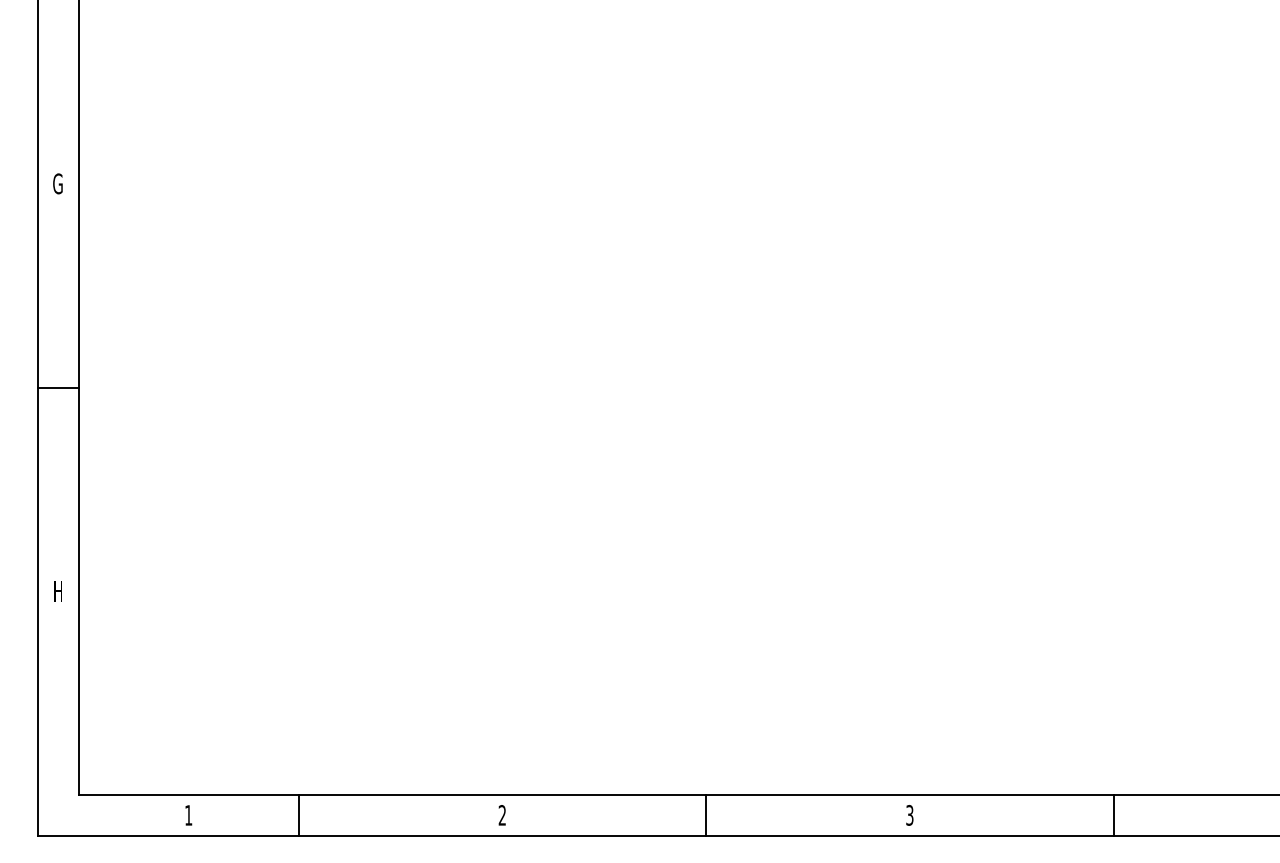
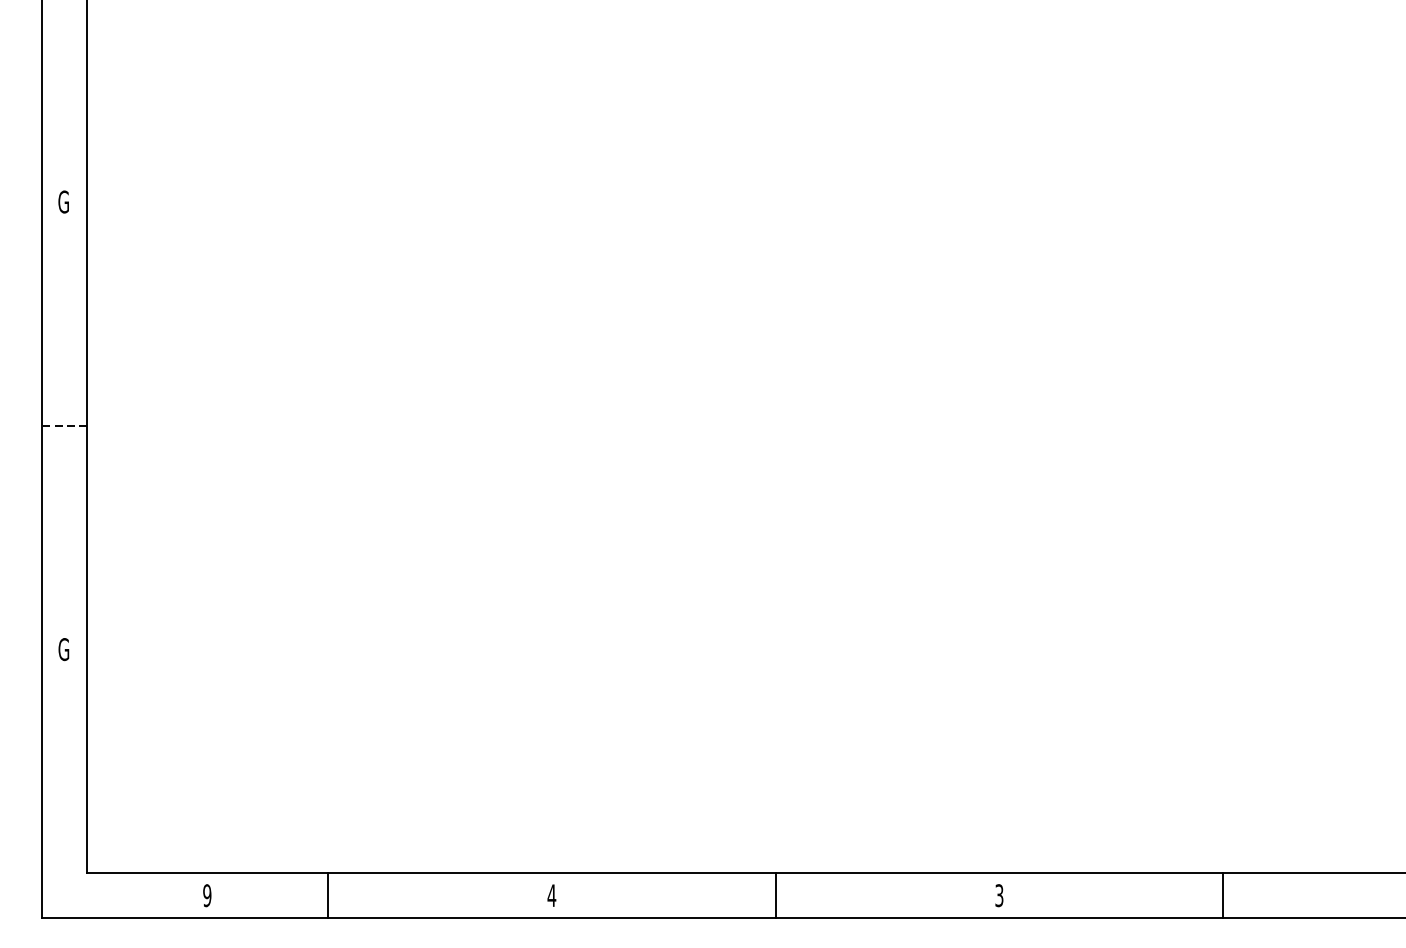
line: (57, 387) -> (63, 425), solid -> dashed
text: (57, 590) -> (63, 648), H -> G
text: (188, 815) -> (207, 895), 1 -> 9
text: (502, 815) -> (551, 895), 2 -> 4

